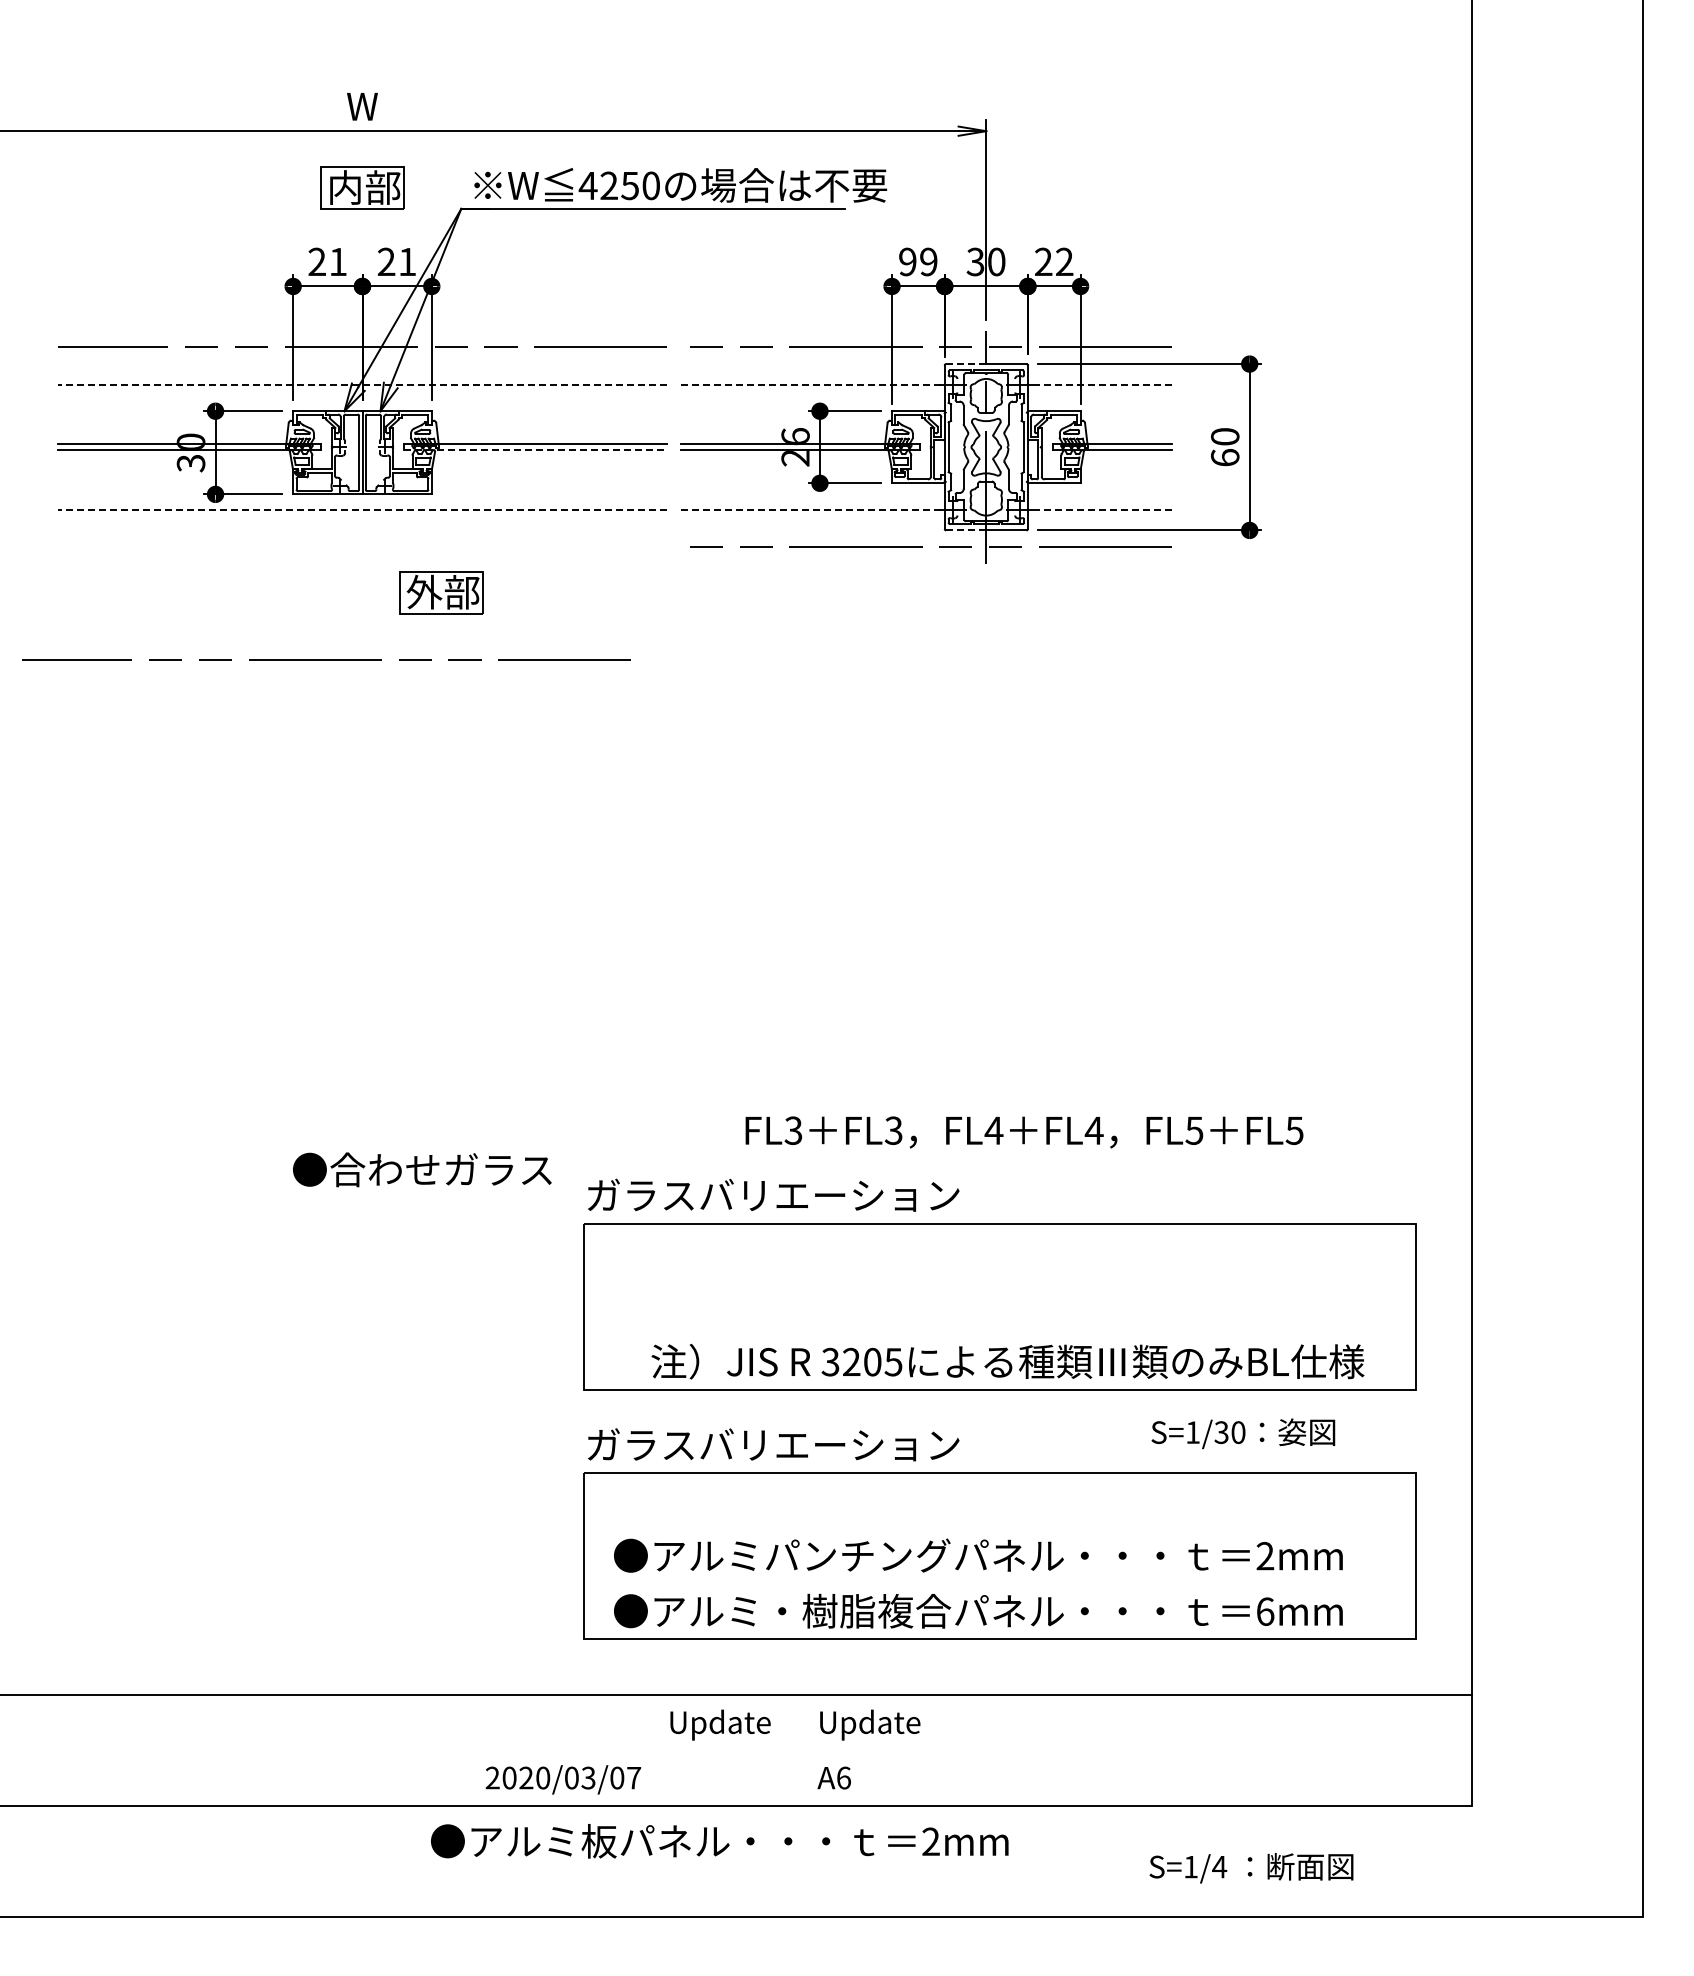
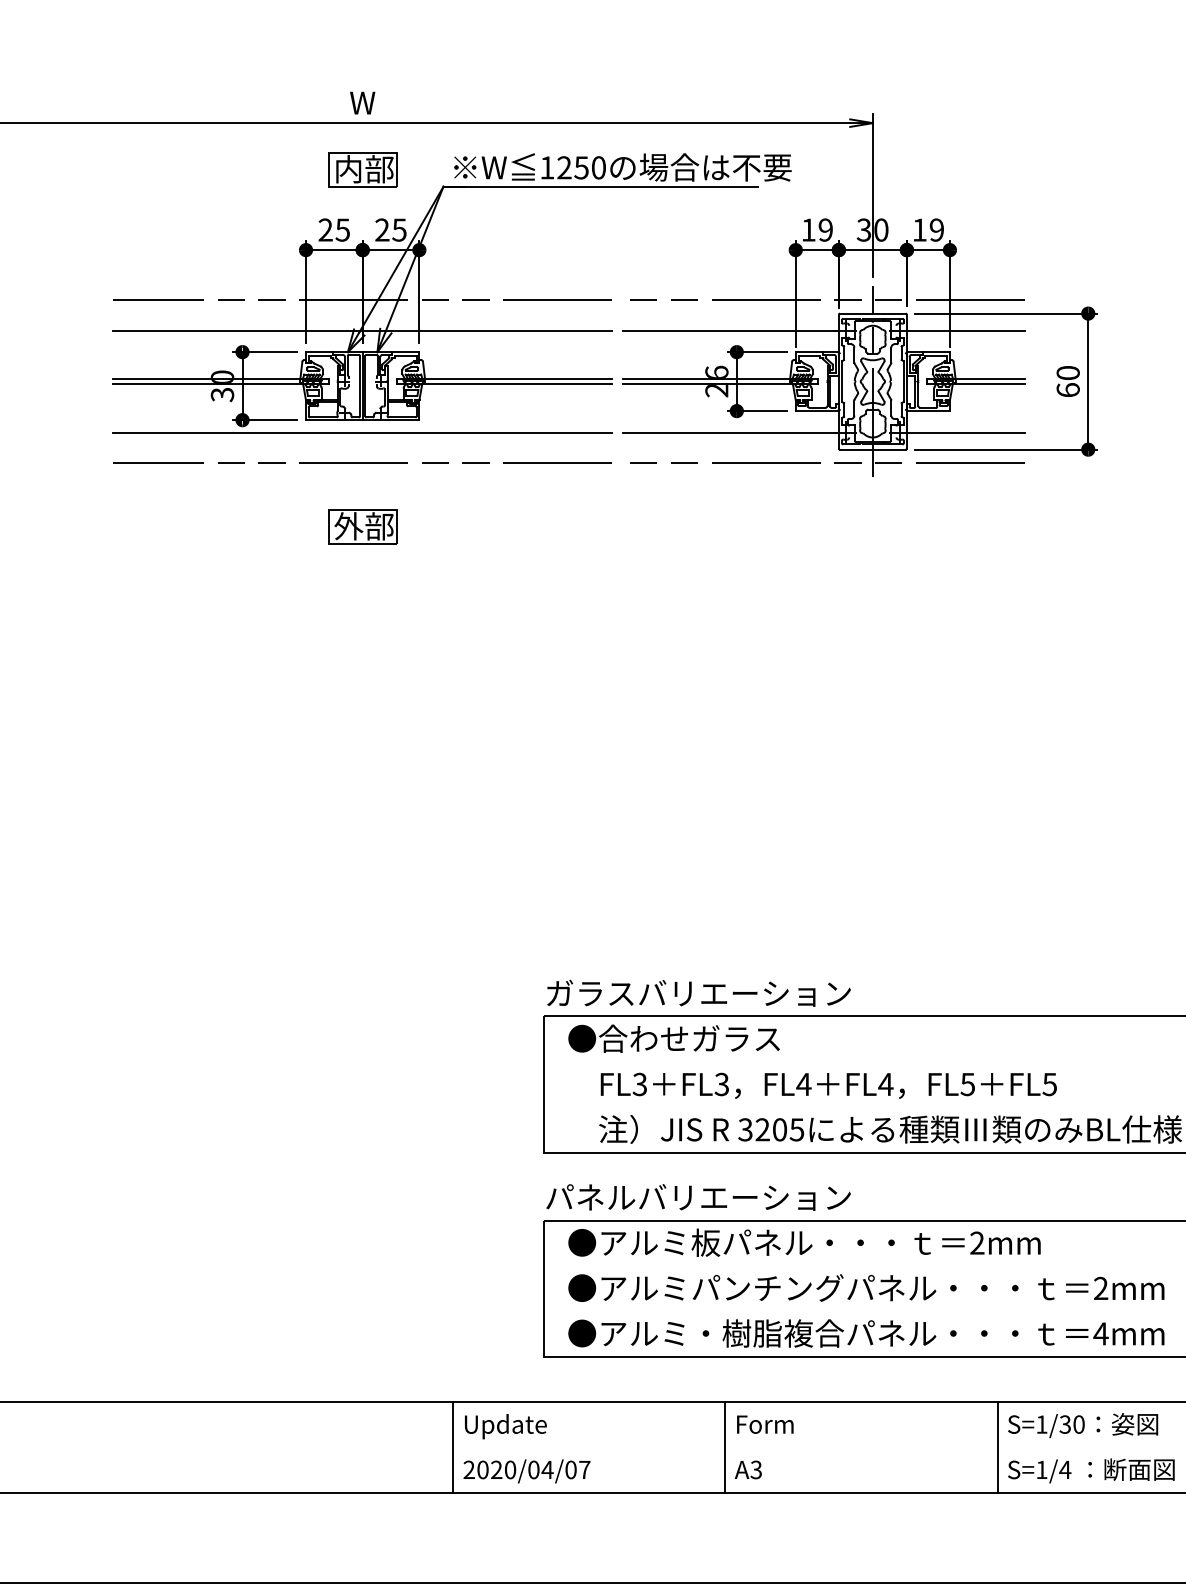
text: (587, 185) -> (546, 167), 4250 -> 1250
text: (907, 261) -> (808, 229), 99 -> 19
text: (1054, 261) -> (928, 229), 22 -> 19
text: (337, 262) -> (342, 230), 21 -> 25
text: (407, 262) -> (399, 230), 21 -> 25
line: (966, 364) -> (856, 313), dashed -> solid
line: (362, 384) -> (362, 330), dashed -> solid
line: (813, 384) -> (731, 330), dashed -> solid
line: (1099, 384) -> (965, 330), dashed -> solid
line: (535, 450) -> (504, 384), dashed -> solid
line: (362, 509) -> (362, 432), dashed -> solid
line: (813, 509) -> (731, 432), dashed -> solid
line: (1099, 509) -> (965, 432), dashed -> solid
line: (966, 530) -> (856, 449), dashed -> solid
part: (441, 592) -> (362, 526), moved
line: (326, 659) -> (362, 462), moved
text: (1024, 1132) -> (828, 1085), moved
text: (422, 1169) -> (674, 1038), moved
text: (1243, 1433) -> (1083, 1425), moved
text: (641, 1444) -> (590, 1197), ガラスバリエーション -> パネルバリエーション
text: (1264, 1611) -> (1100, 1333), 6mm -> 4mm
text: (720, 1724) -> (505, 1426), moved
text: (870, 1724) -> (778, 1426), Update -> Form
line: (473, 1749) -> (453, 1446), added
line: (806, 1749) -> (725, 1446), added
line: (1138, 1749) -> (997, 1446), added
text: (588, 1777) -> (547, 1469), 2020/03/07 -> 2020/04/07
text: (843, 1777) -> (756, 1469), A6 -> A3
text: (719, 1841) -> (804, 1242), moved
text: (1251, 1868) -> (1091, 1471), moved

